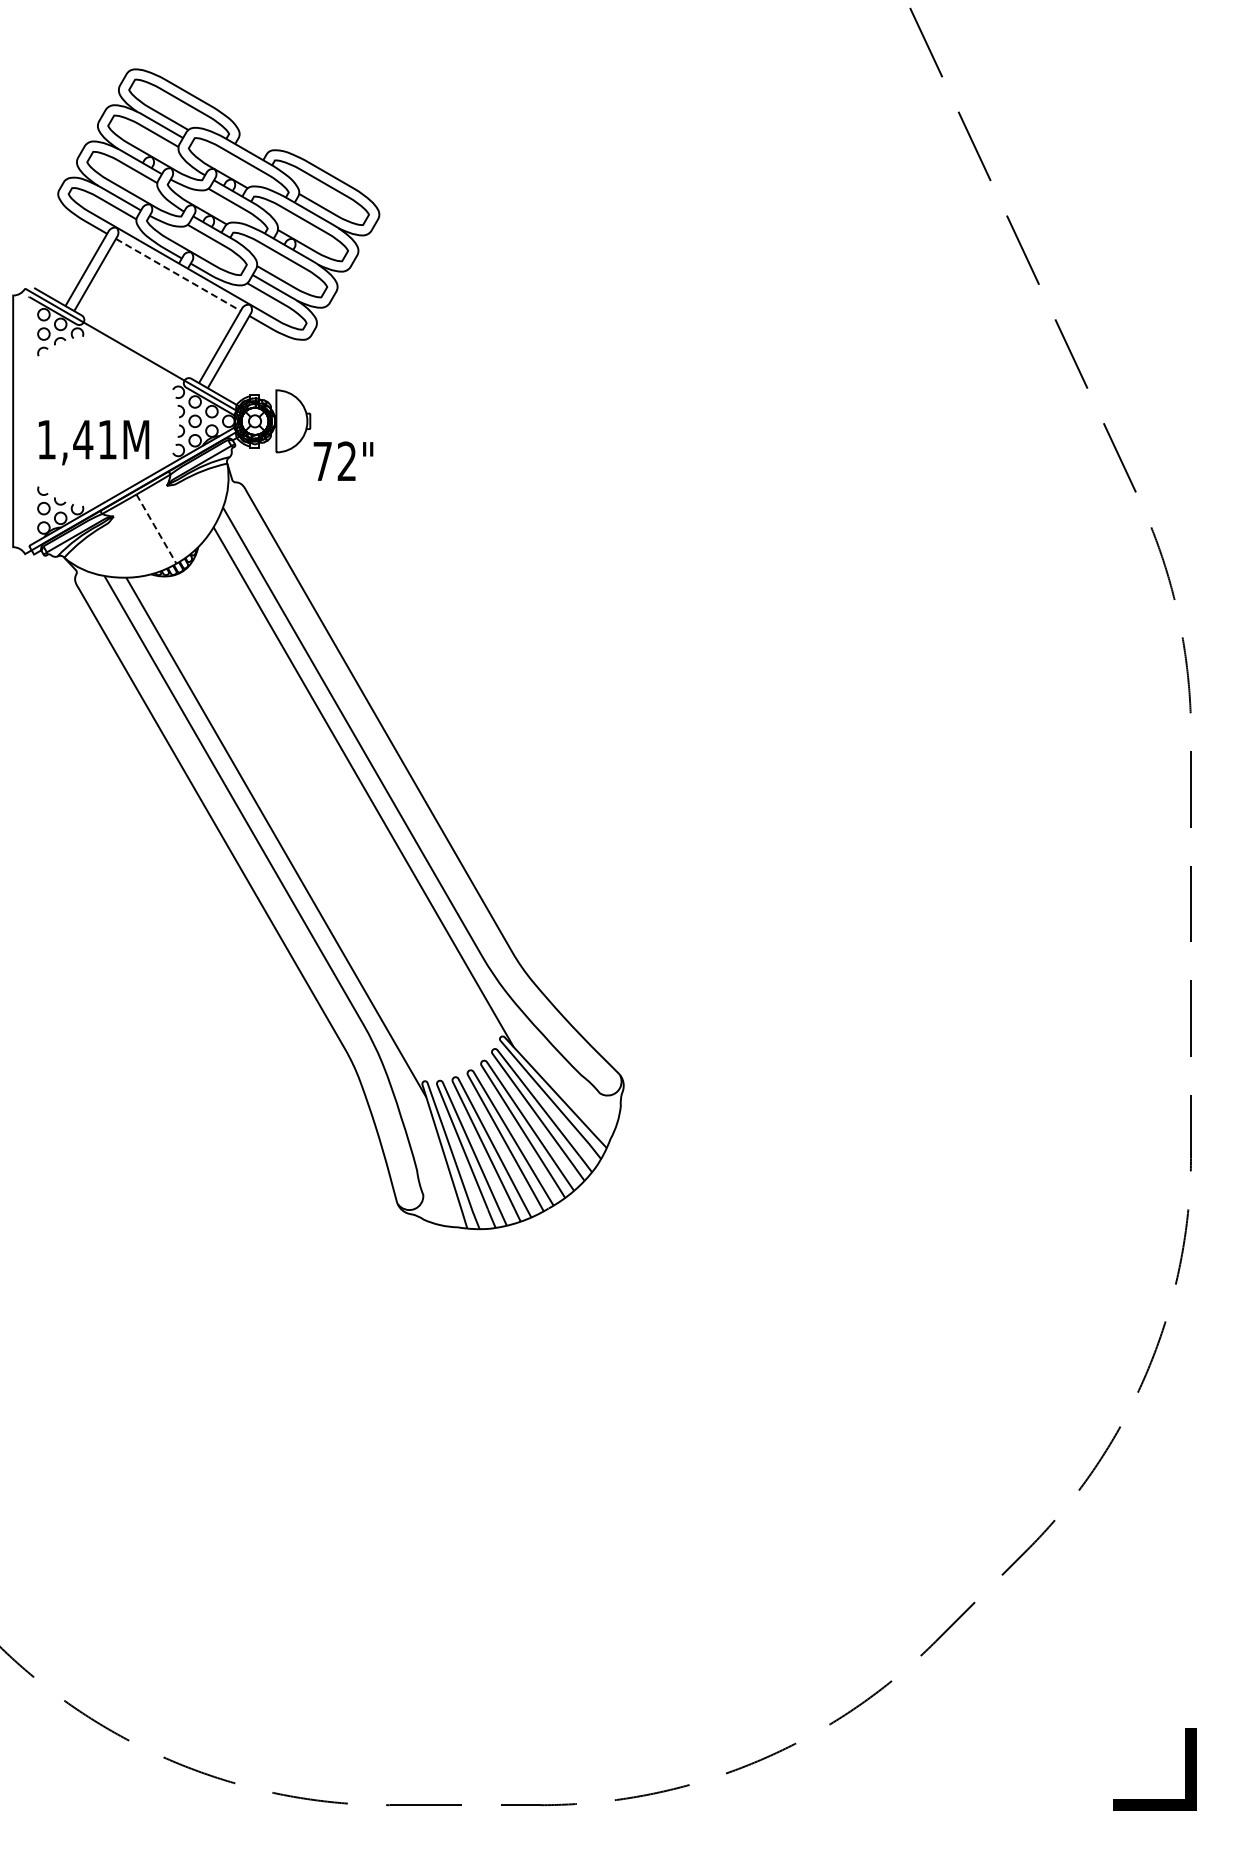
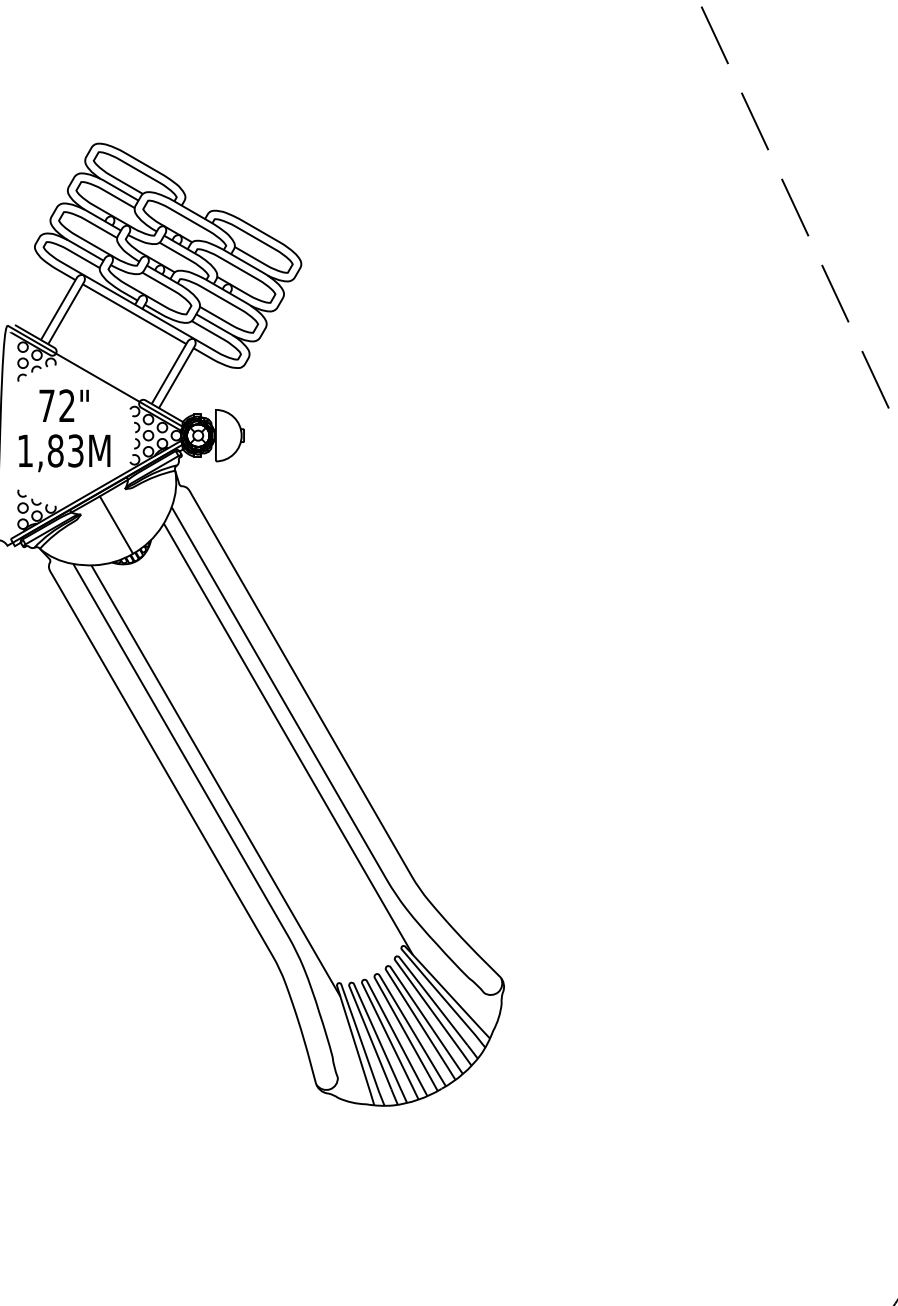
line: (178, 275) -> (134, 314), dashed -> solid
text: (94, 439) -> (65, 450), 1,41M -> 1,83M
text: (343, 460) -> (64, 405), moved
line: (156, 529) -> (116, 525), dashed -> solid

